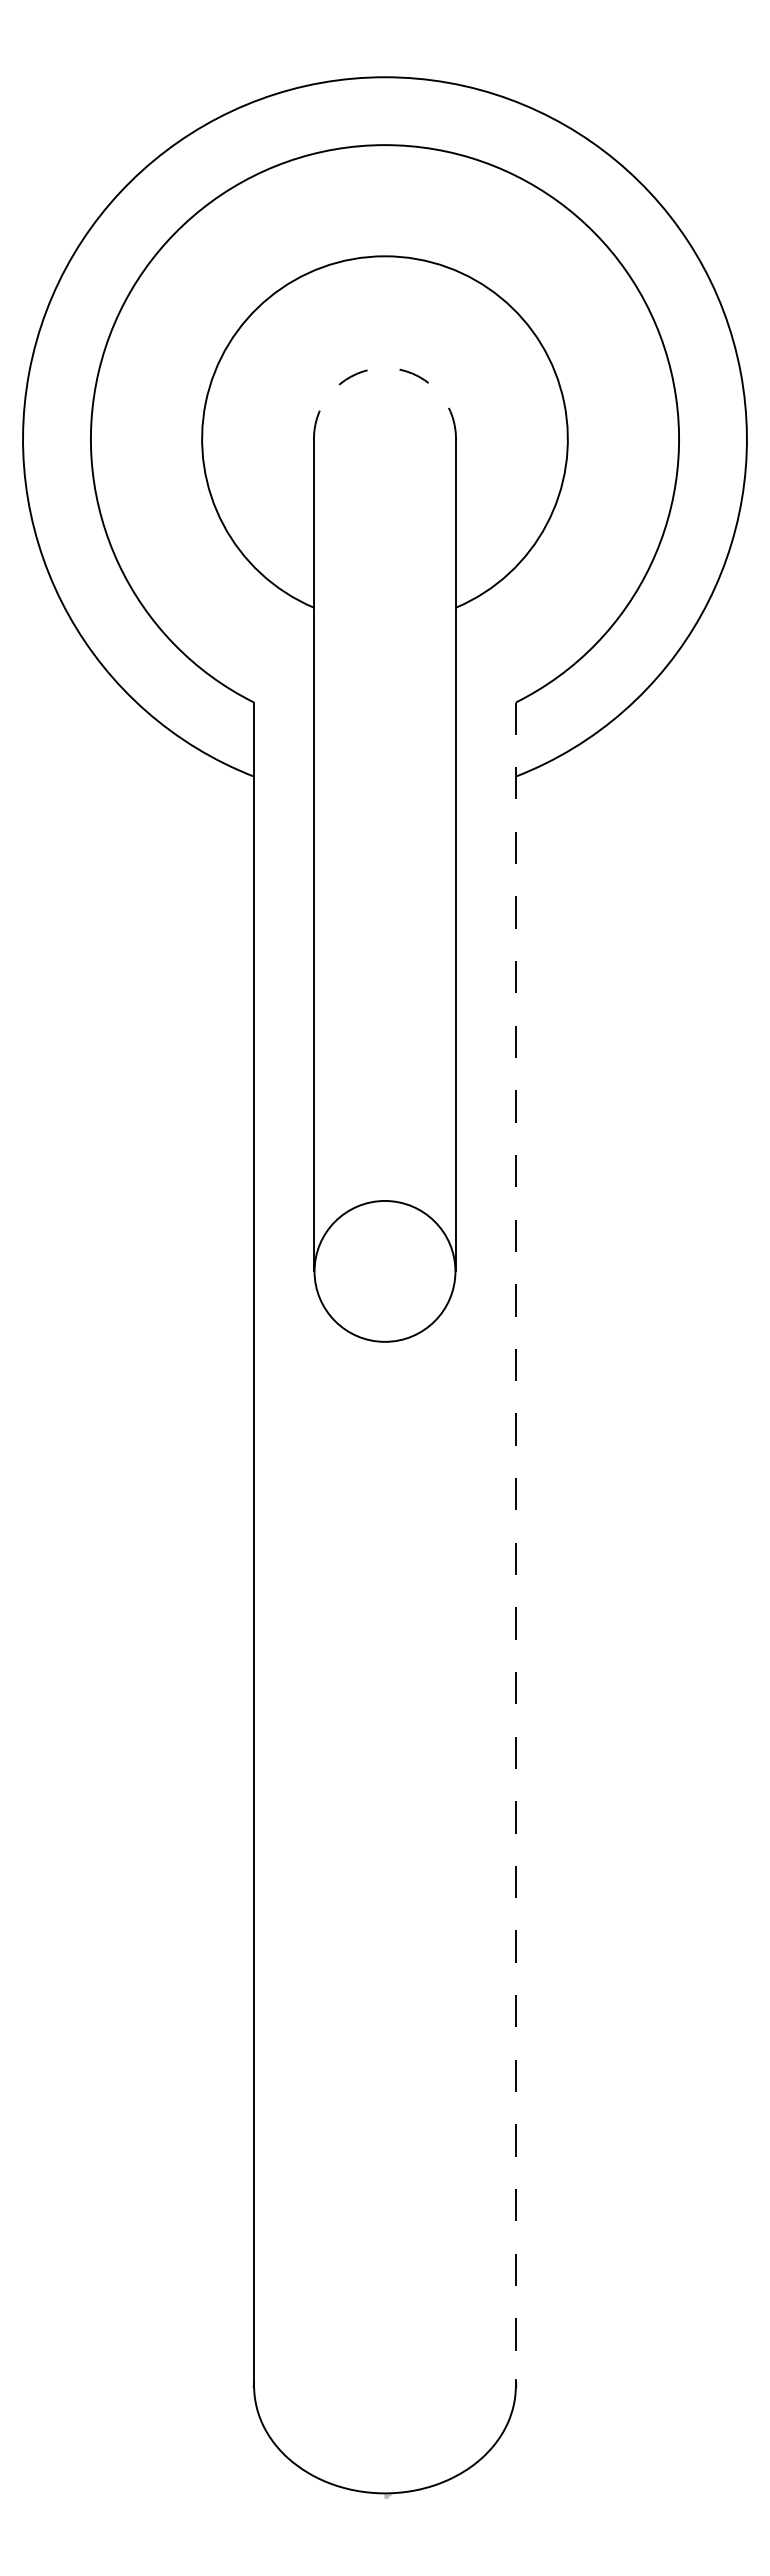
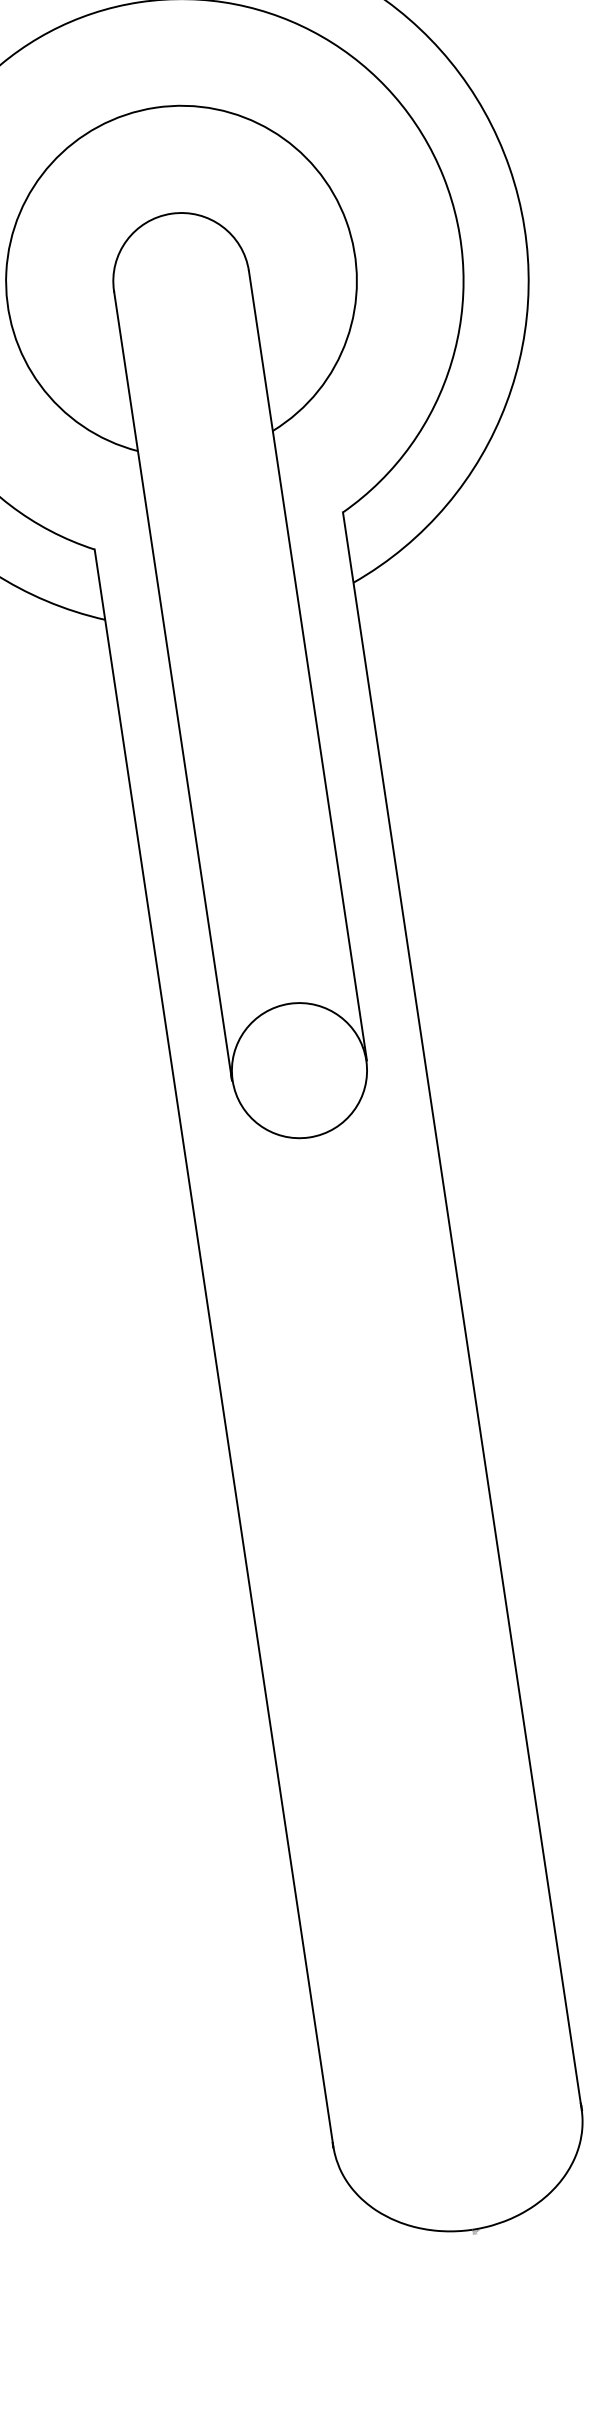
arc: (385, 368) -> (171, 214), dashed -> solid
line: (515, 1544) -> (461, 1311), dashed -> solid

